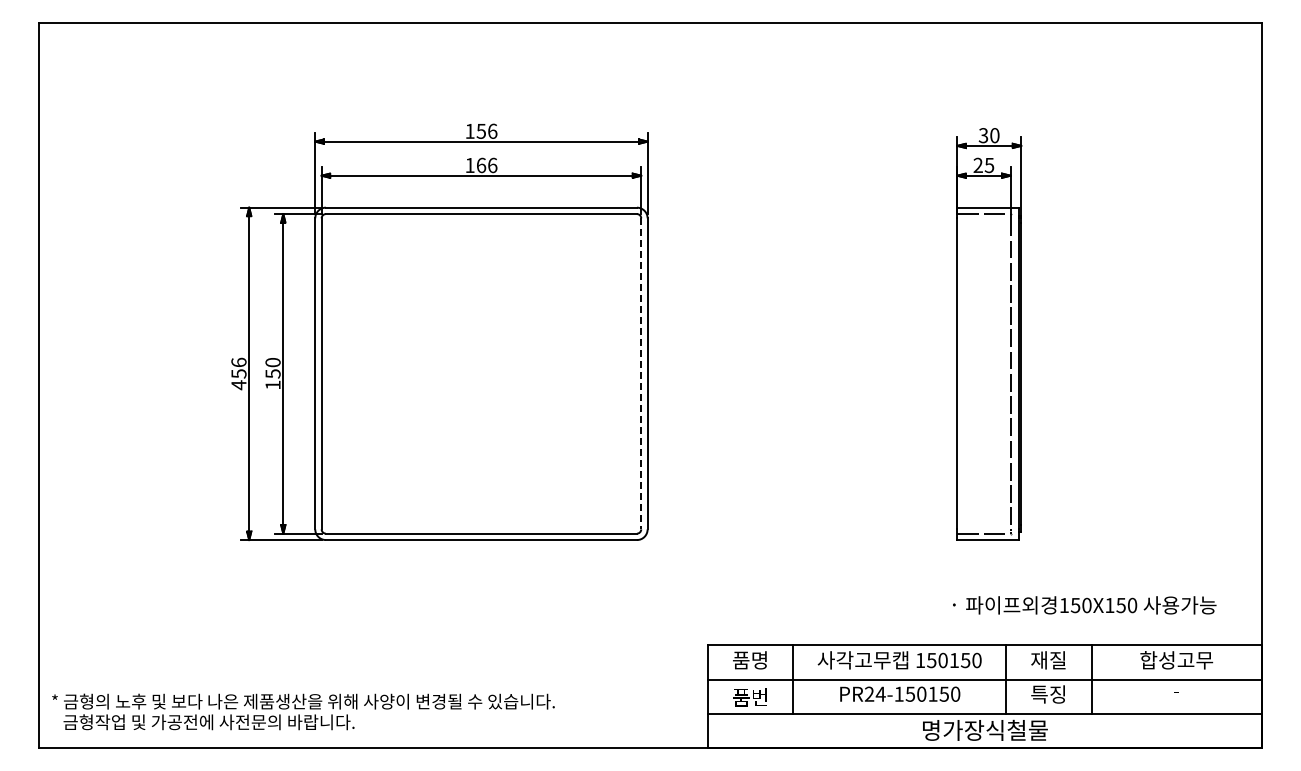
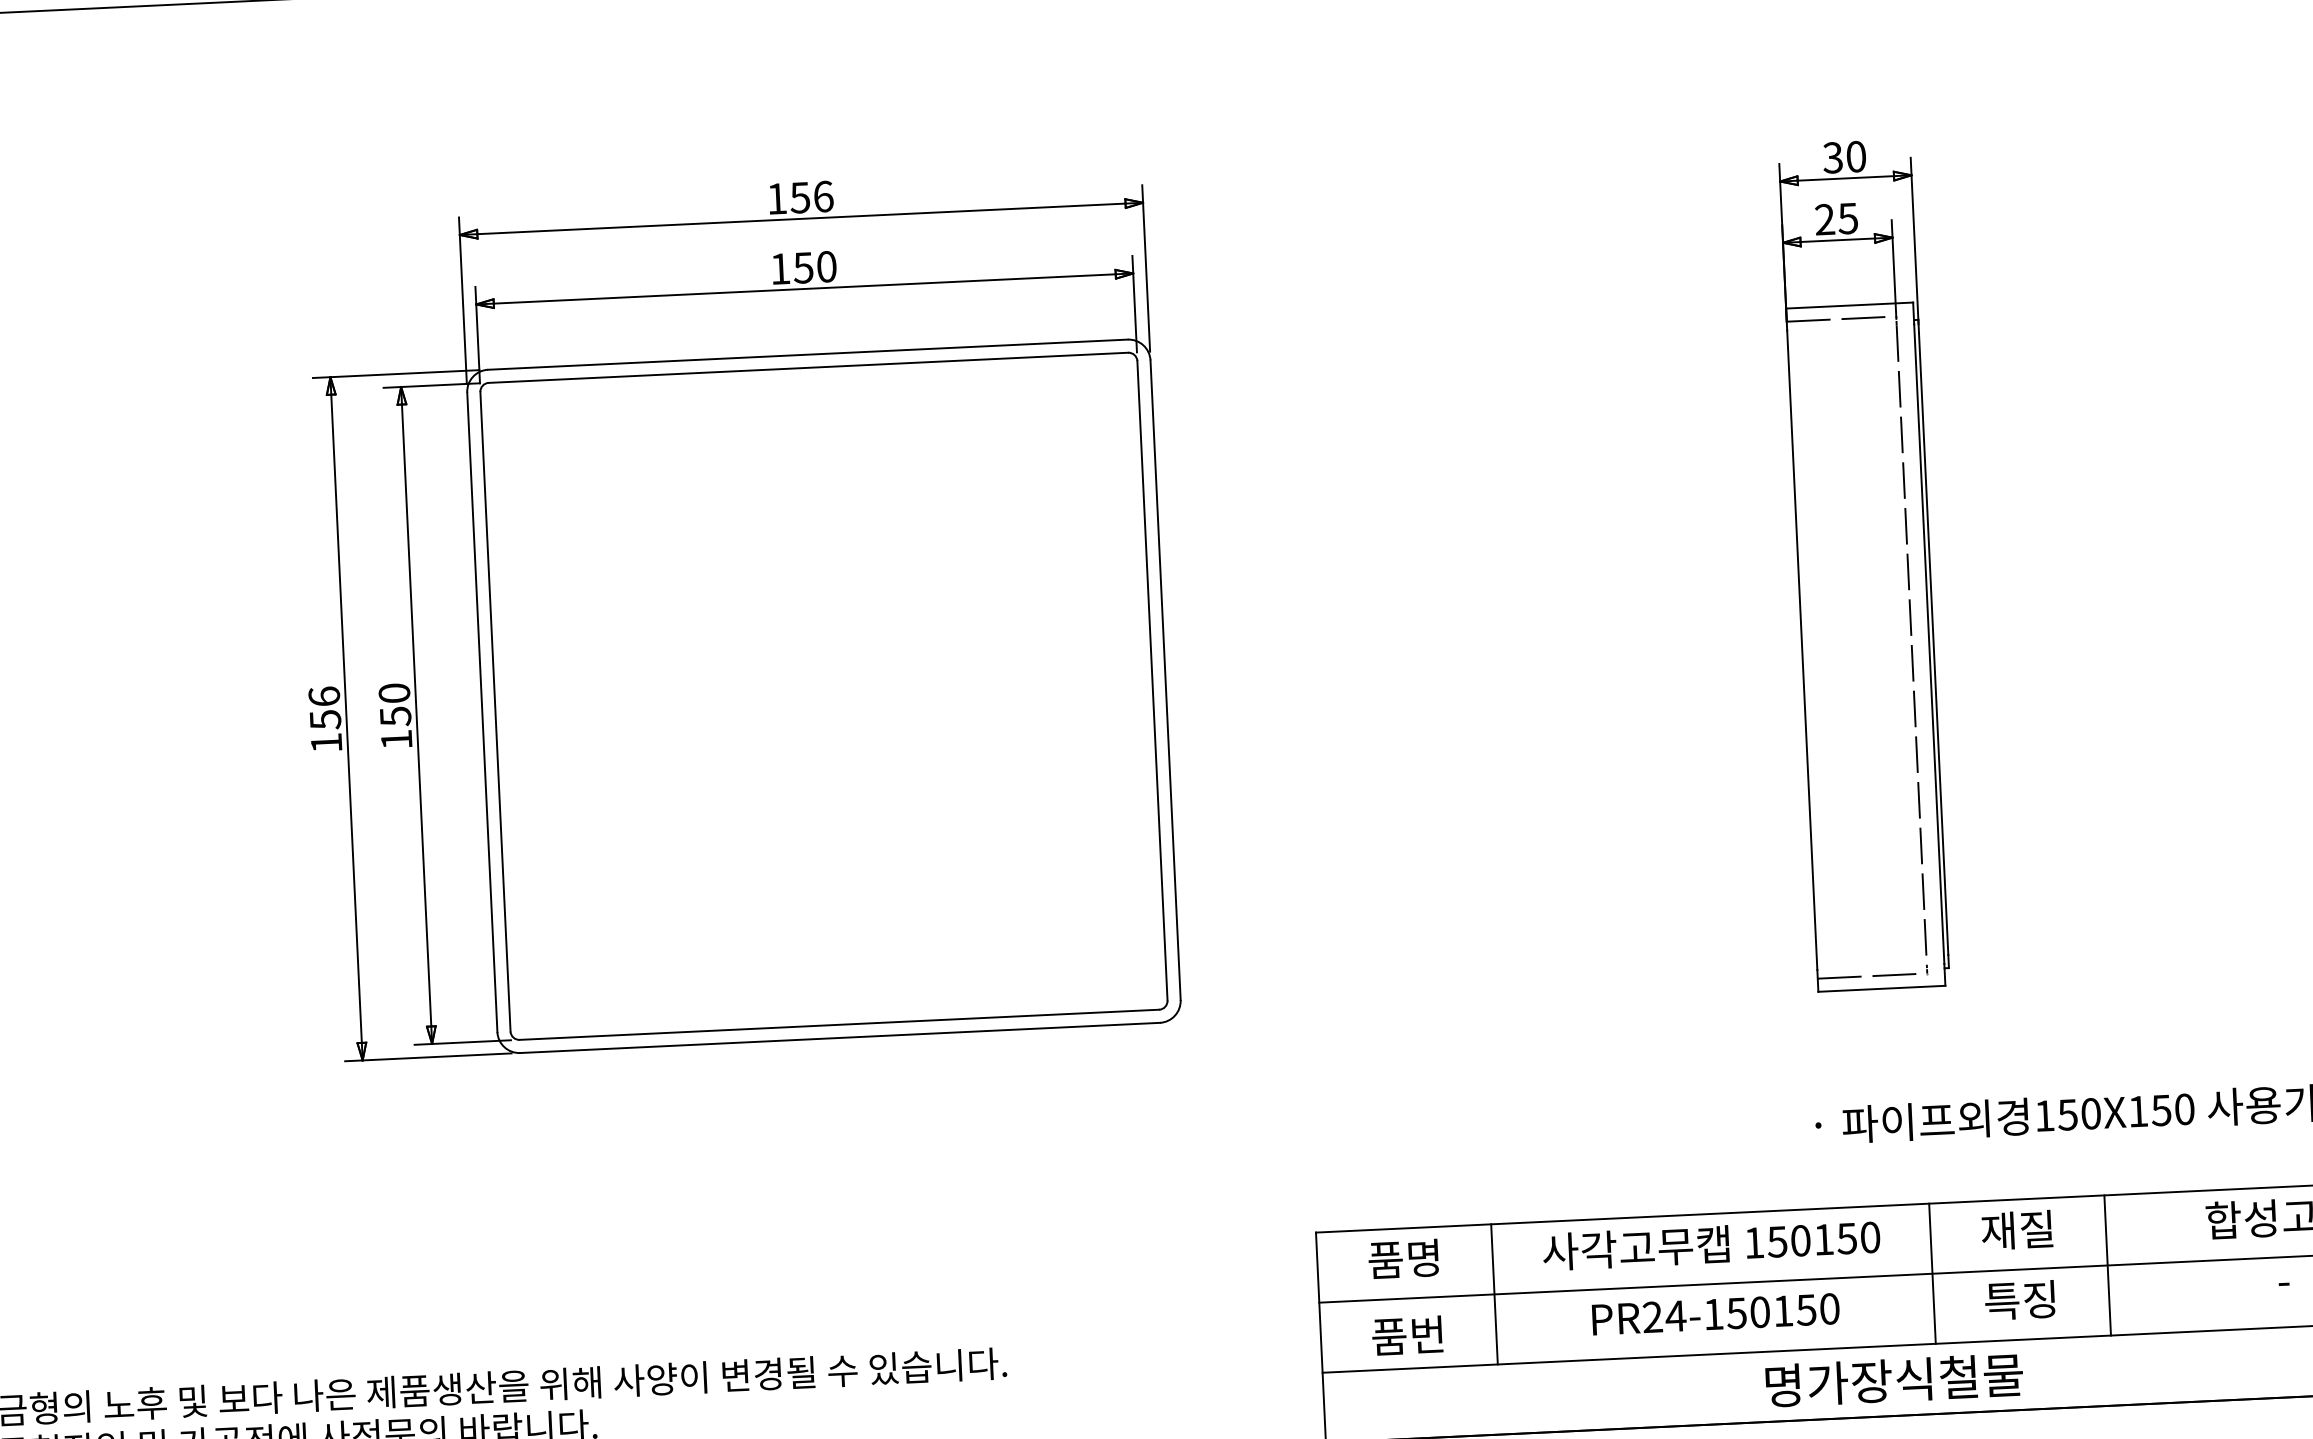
text: (486, 165) -> (814, 267), 166 -> 150
line: (641, 373) -> (1152, 680), dashed -> solid
text: (238, 385) -> (325, 743), 456 -> 156

